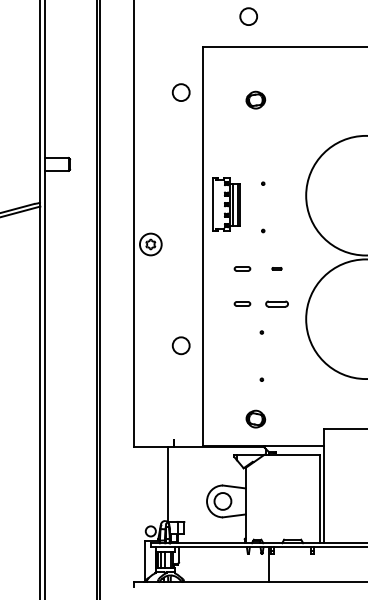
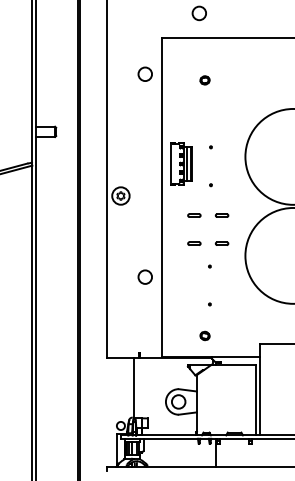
part: (255, 100) -> (204, 80), size x0.62
part: (276, 268) -> (221, 215), size x1.67
part: (276, 303) -> (221, 243), size x0.71
part: (255, 418) -> (204, 335), size x0.62

